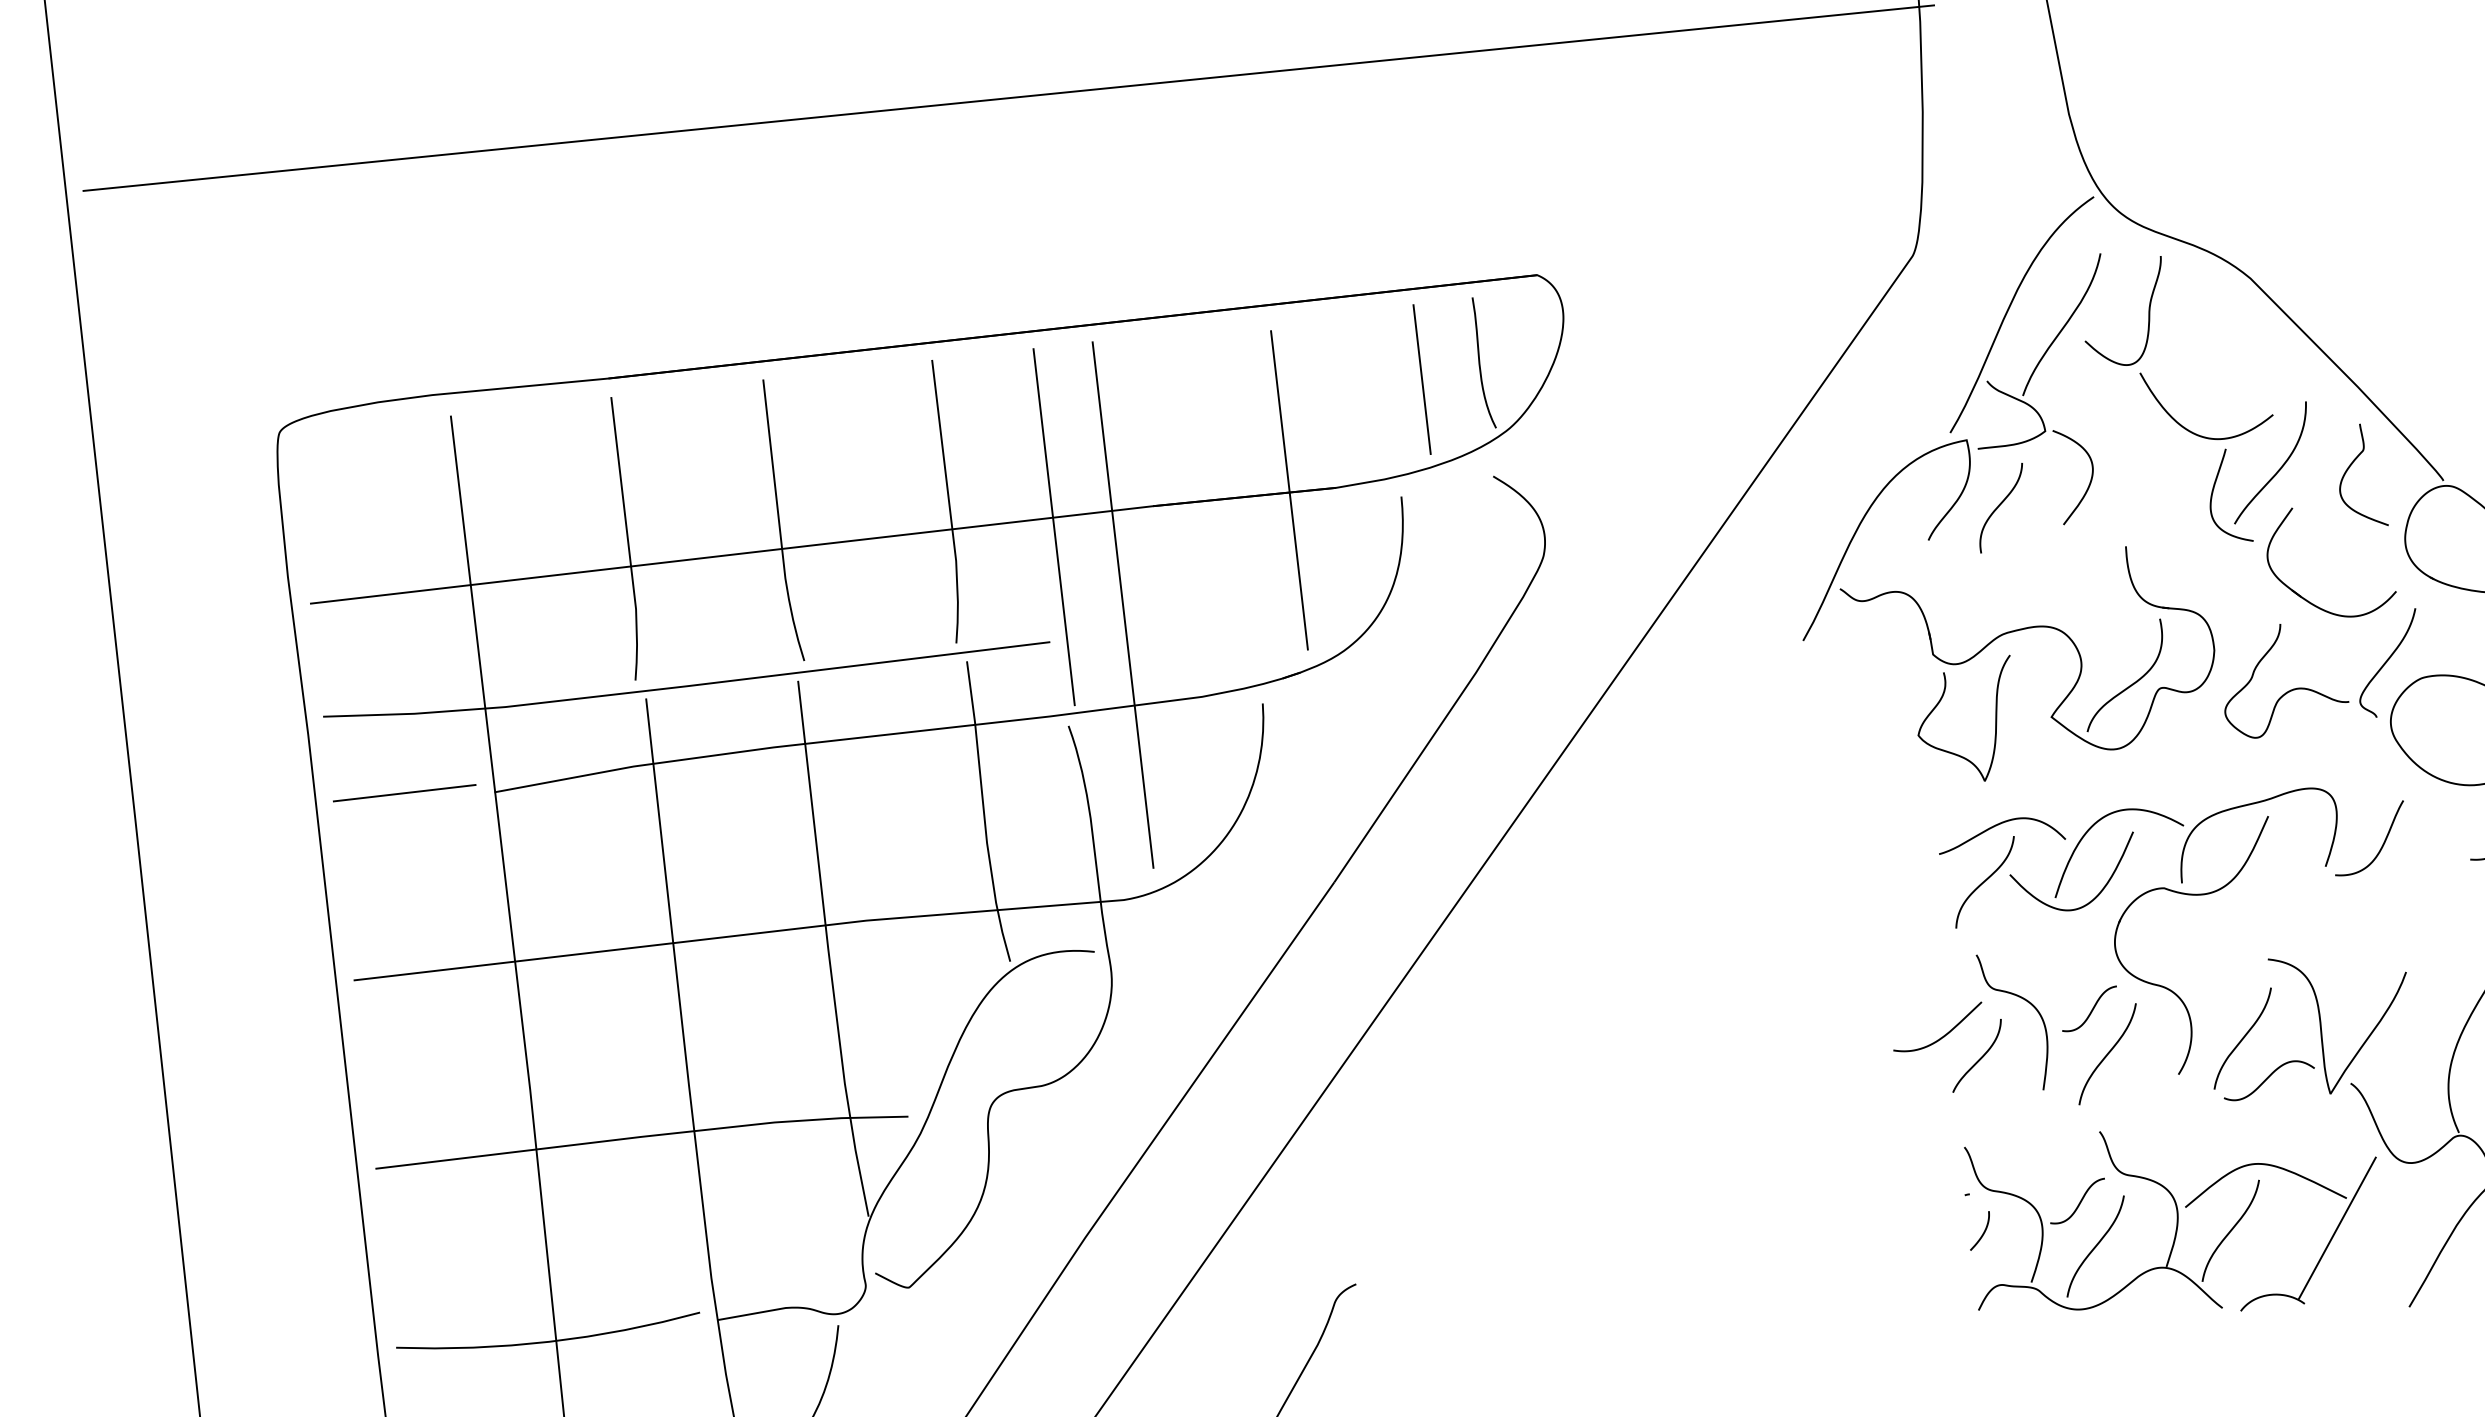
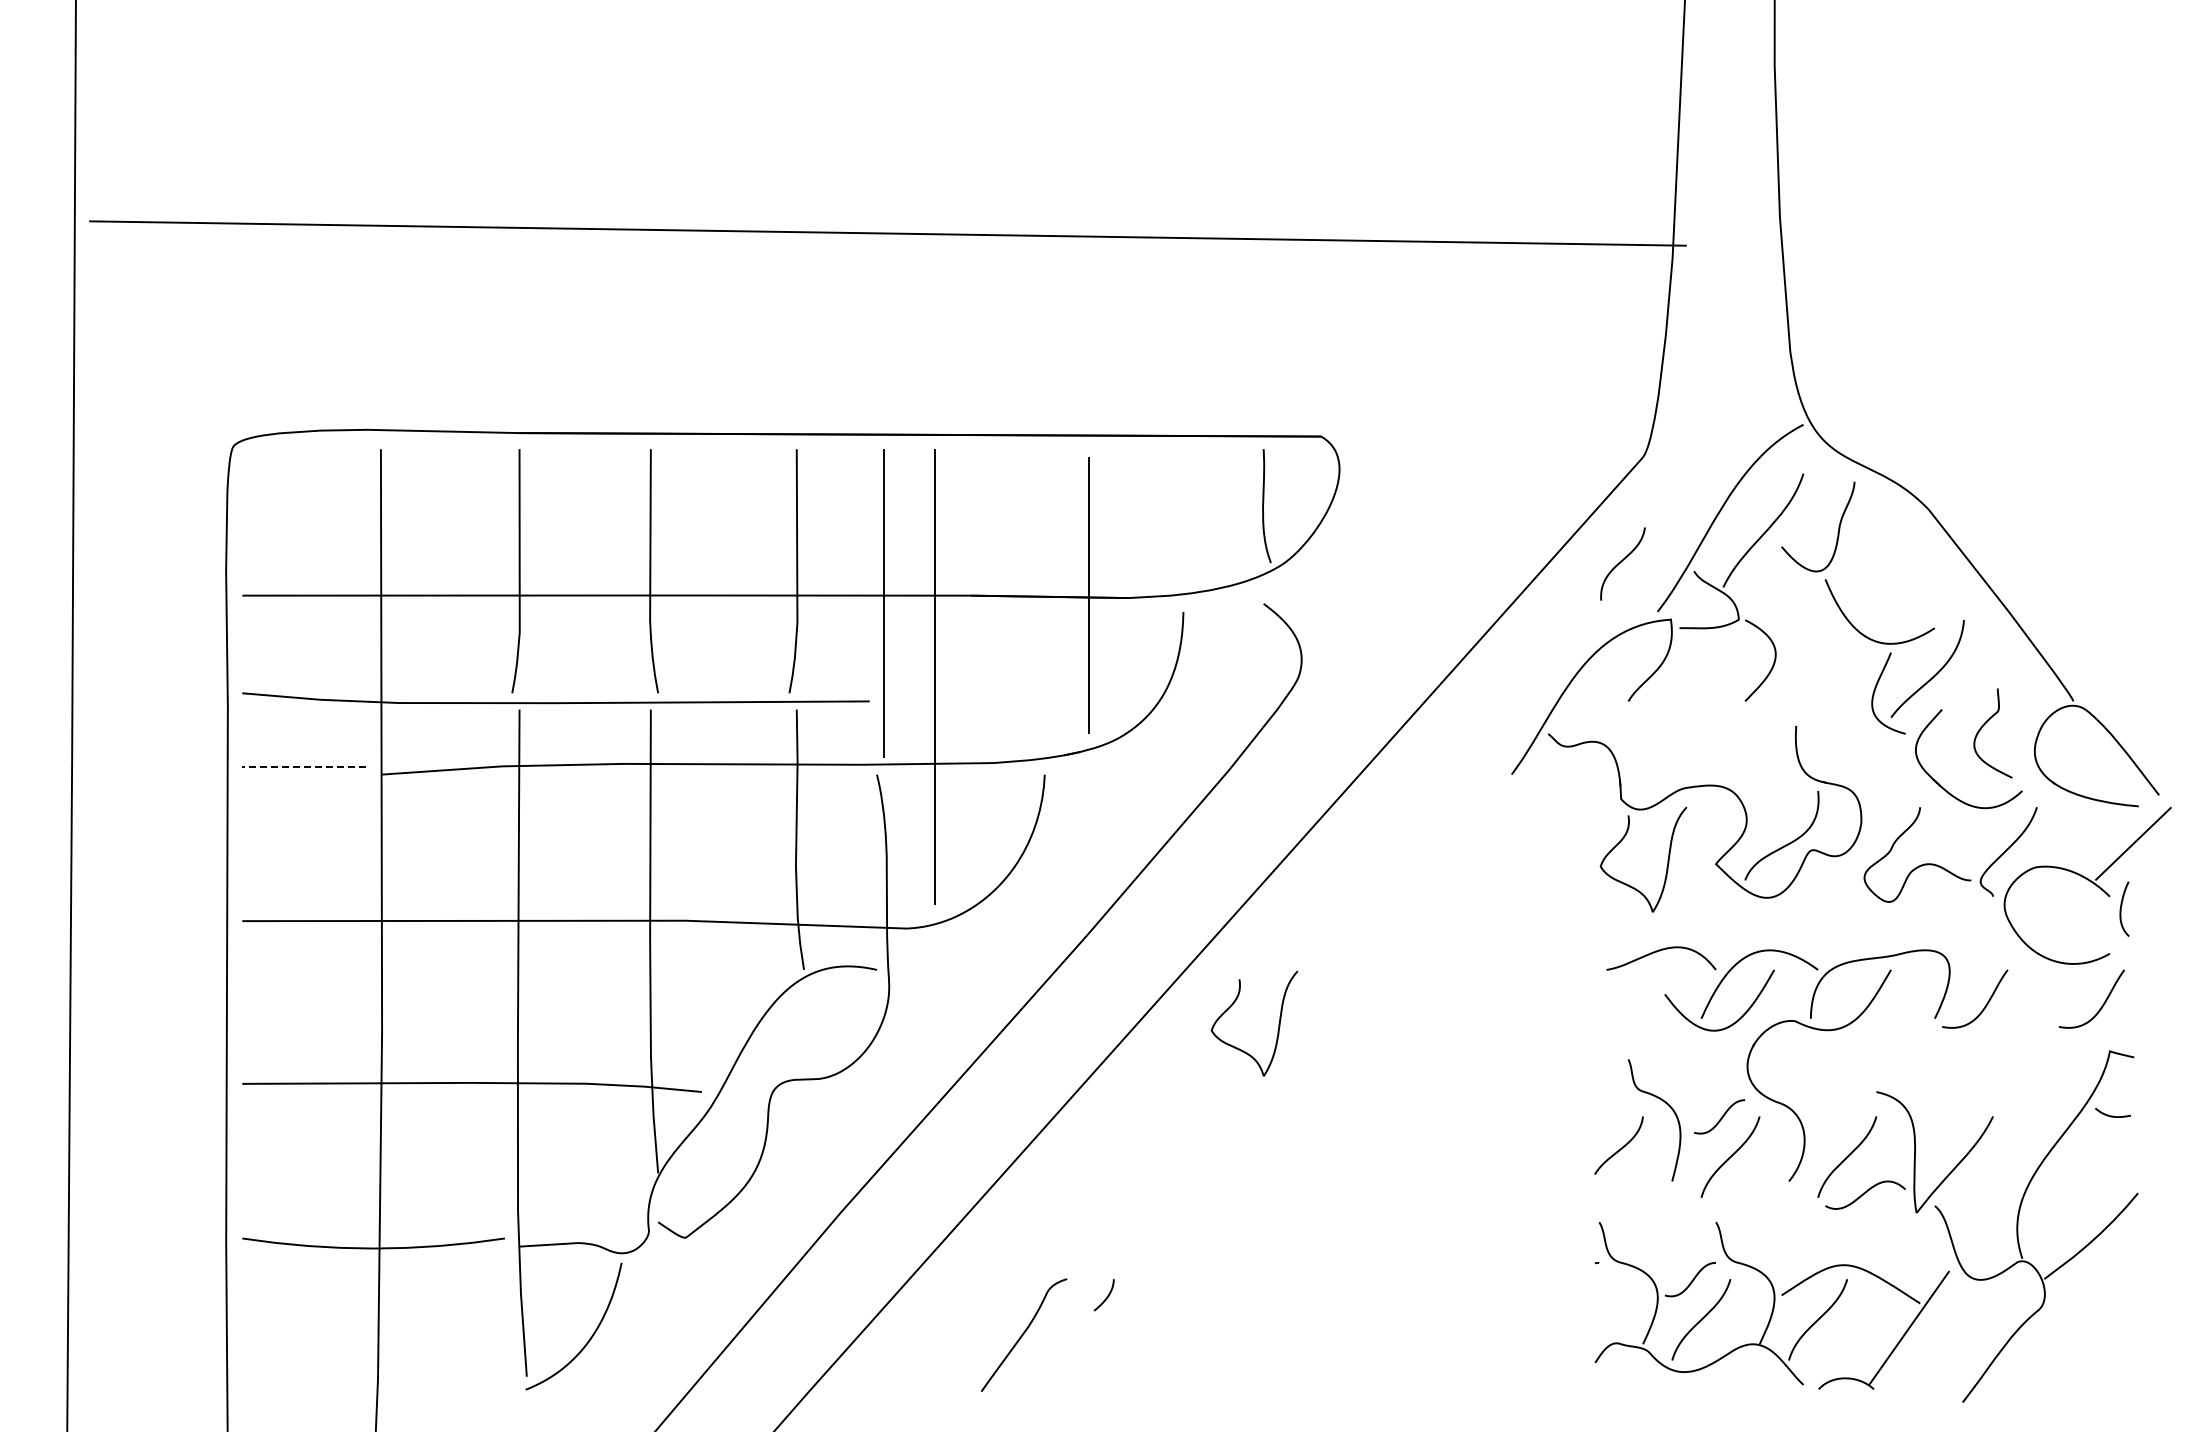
line: (1421, 378) -> (1212, 513), removed
curve: (2347, 472) -> (1982, 728), moved
curve: (1999, 506) -> (1621, 562), moved
line: (403, 793) -> (303, 766), solid -> dashed
curve: (1984, 882) -> (1642, 998), removed
curve: (1566, 960) -> (1278, 1023), added
curve: (1943, 1035) -> (1592, 1124), removed
curve: (1982, 1232) -> (1106, 1296), moved

